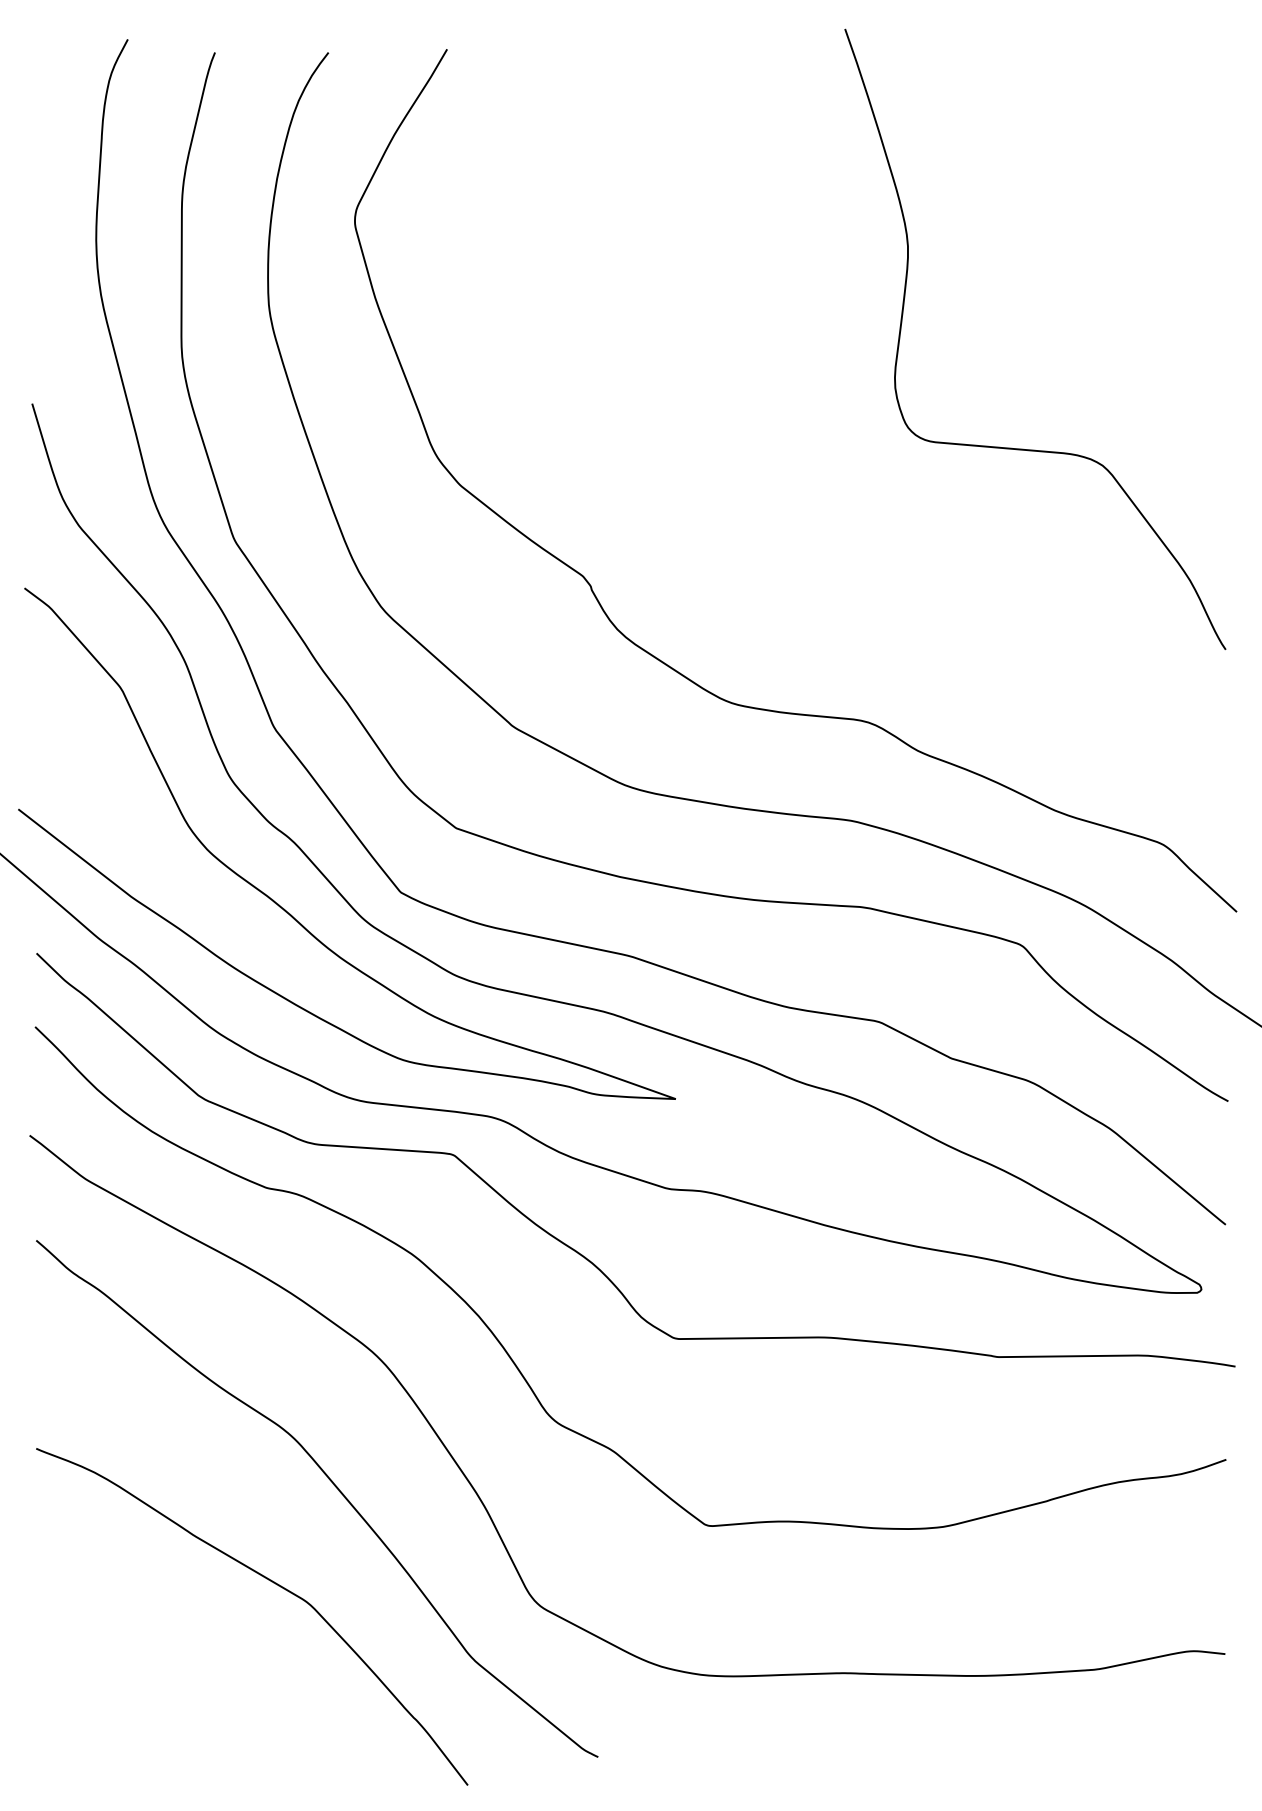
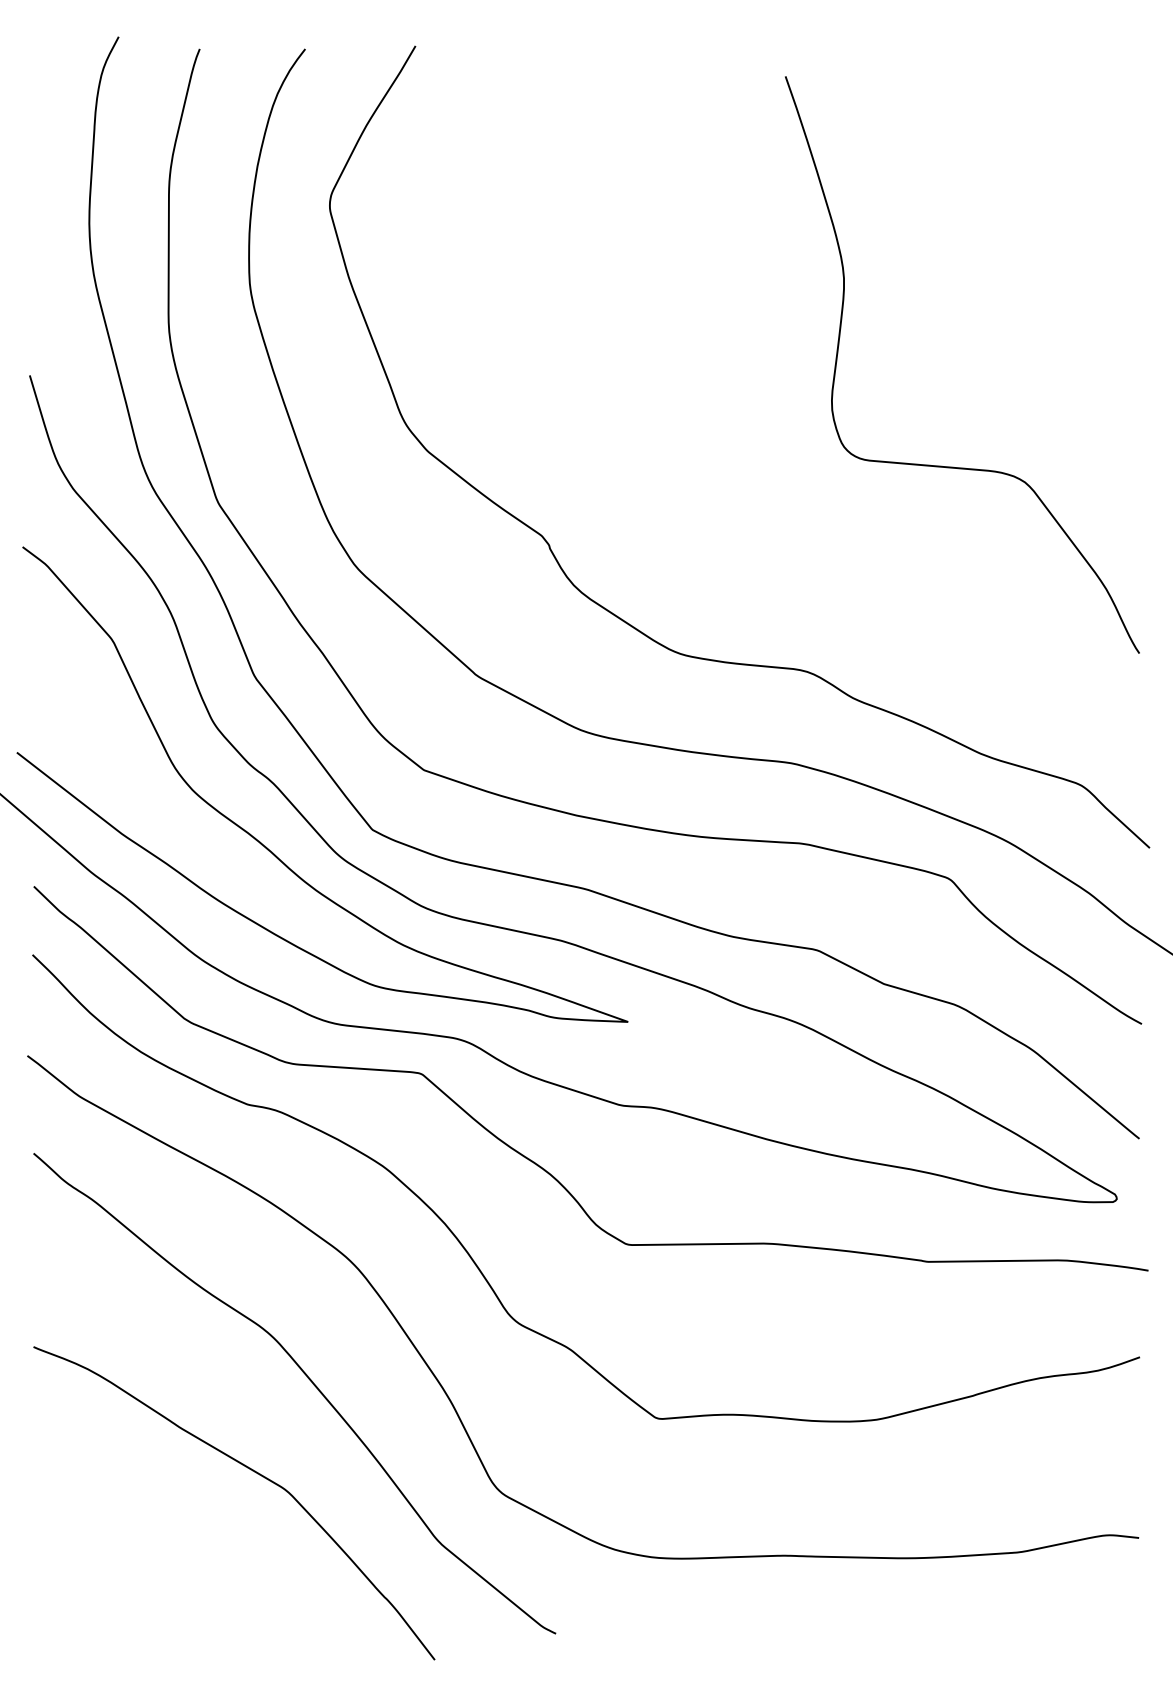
curve: (1023, 448) -> (951, 466), moved

